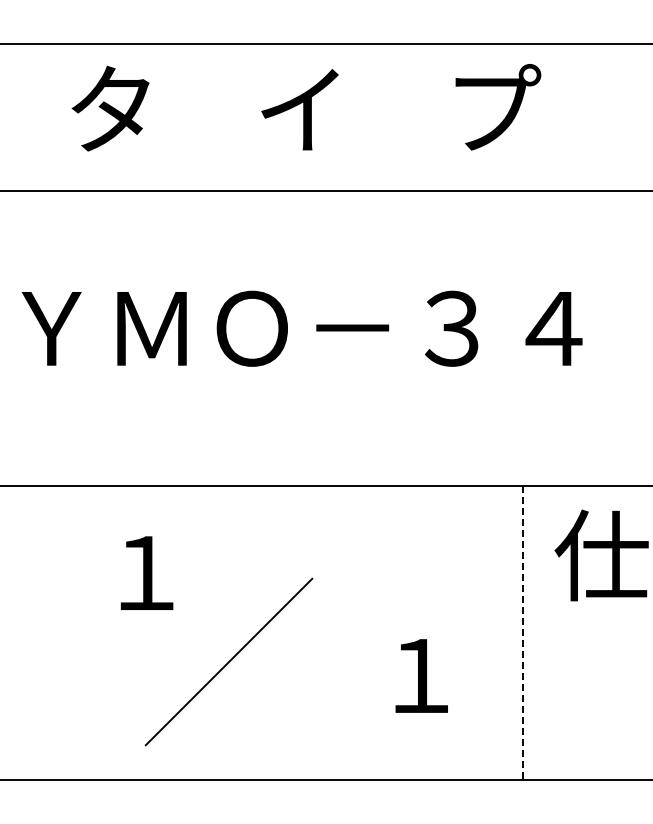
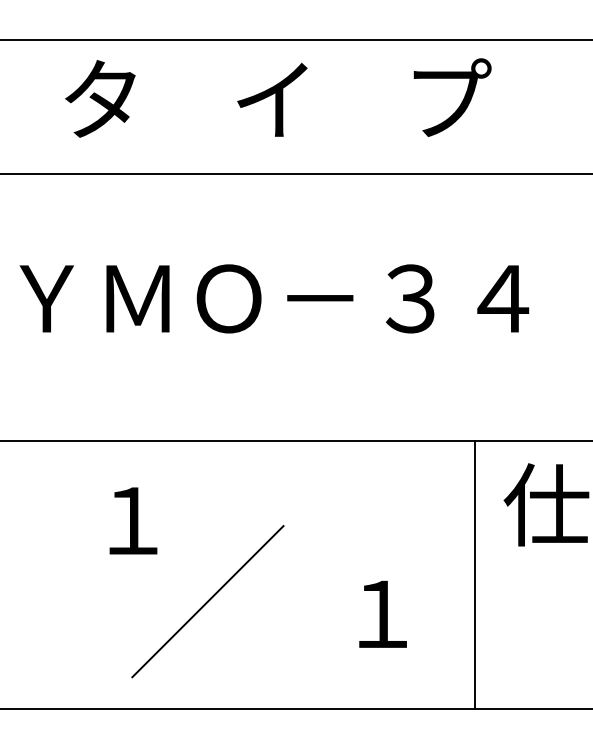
line: (523, 633) -> (475, 575), dashed -> solid

